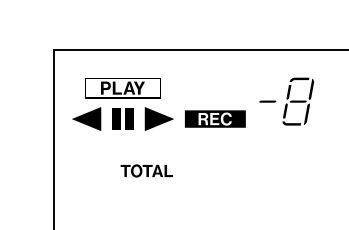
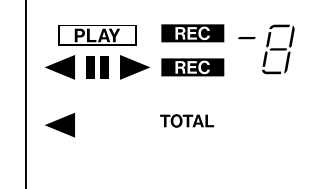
part: (215, 85) -> (192, 32), added
line: (267, 101) -> (246, 37), moved
part: (146, 170) -> (186, 120), moved
part: (86, 174) -> (59, 124), added

